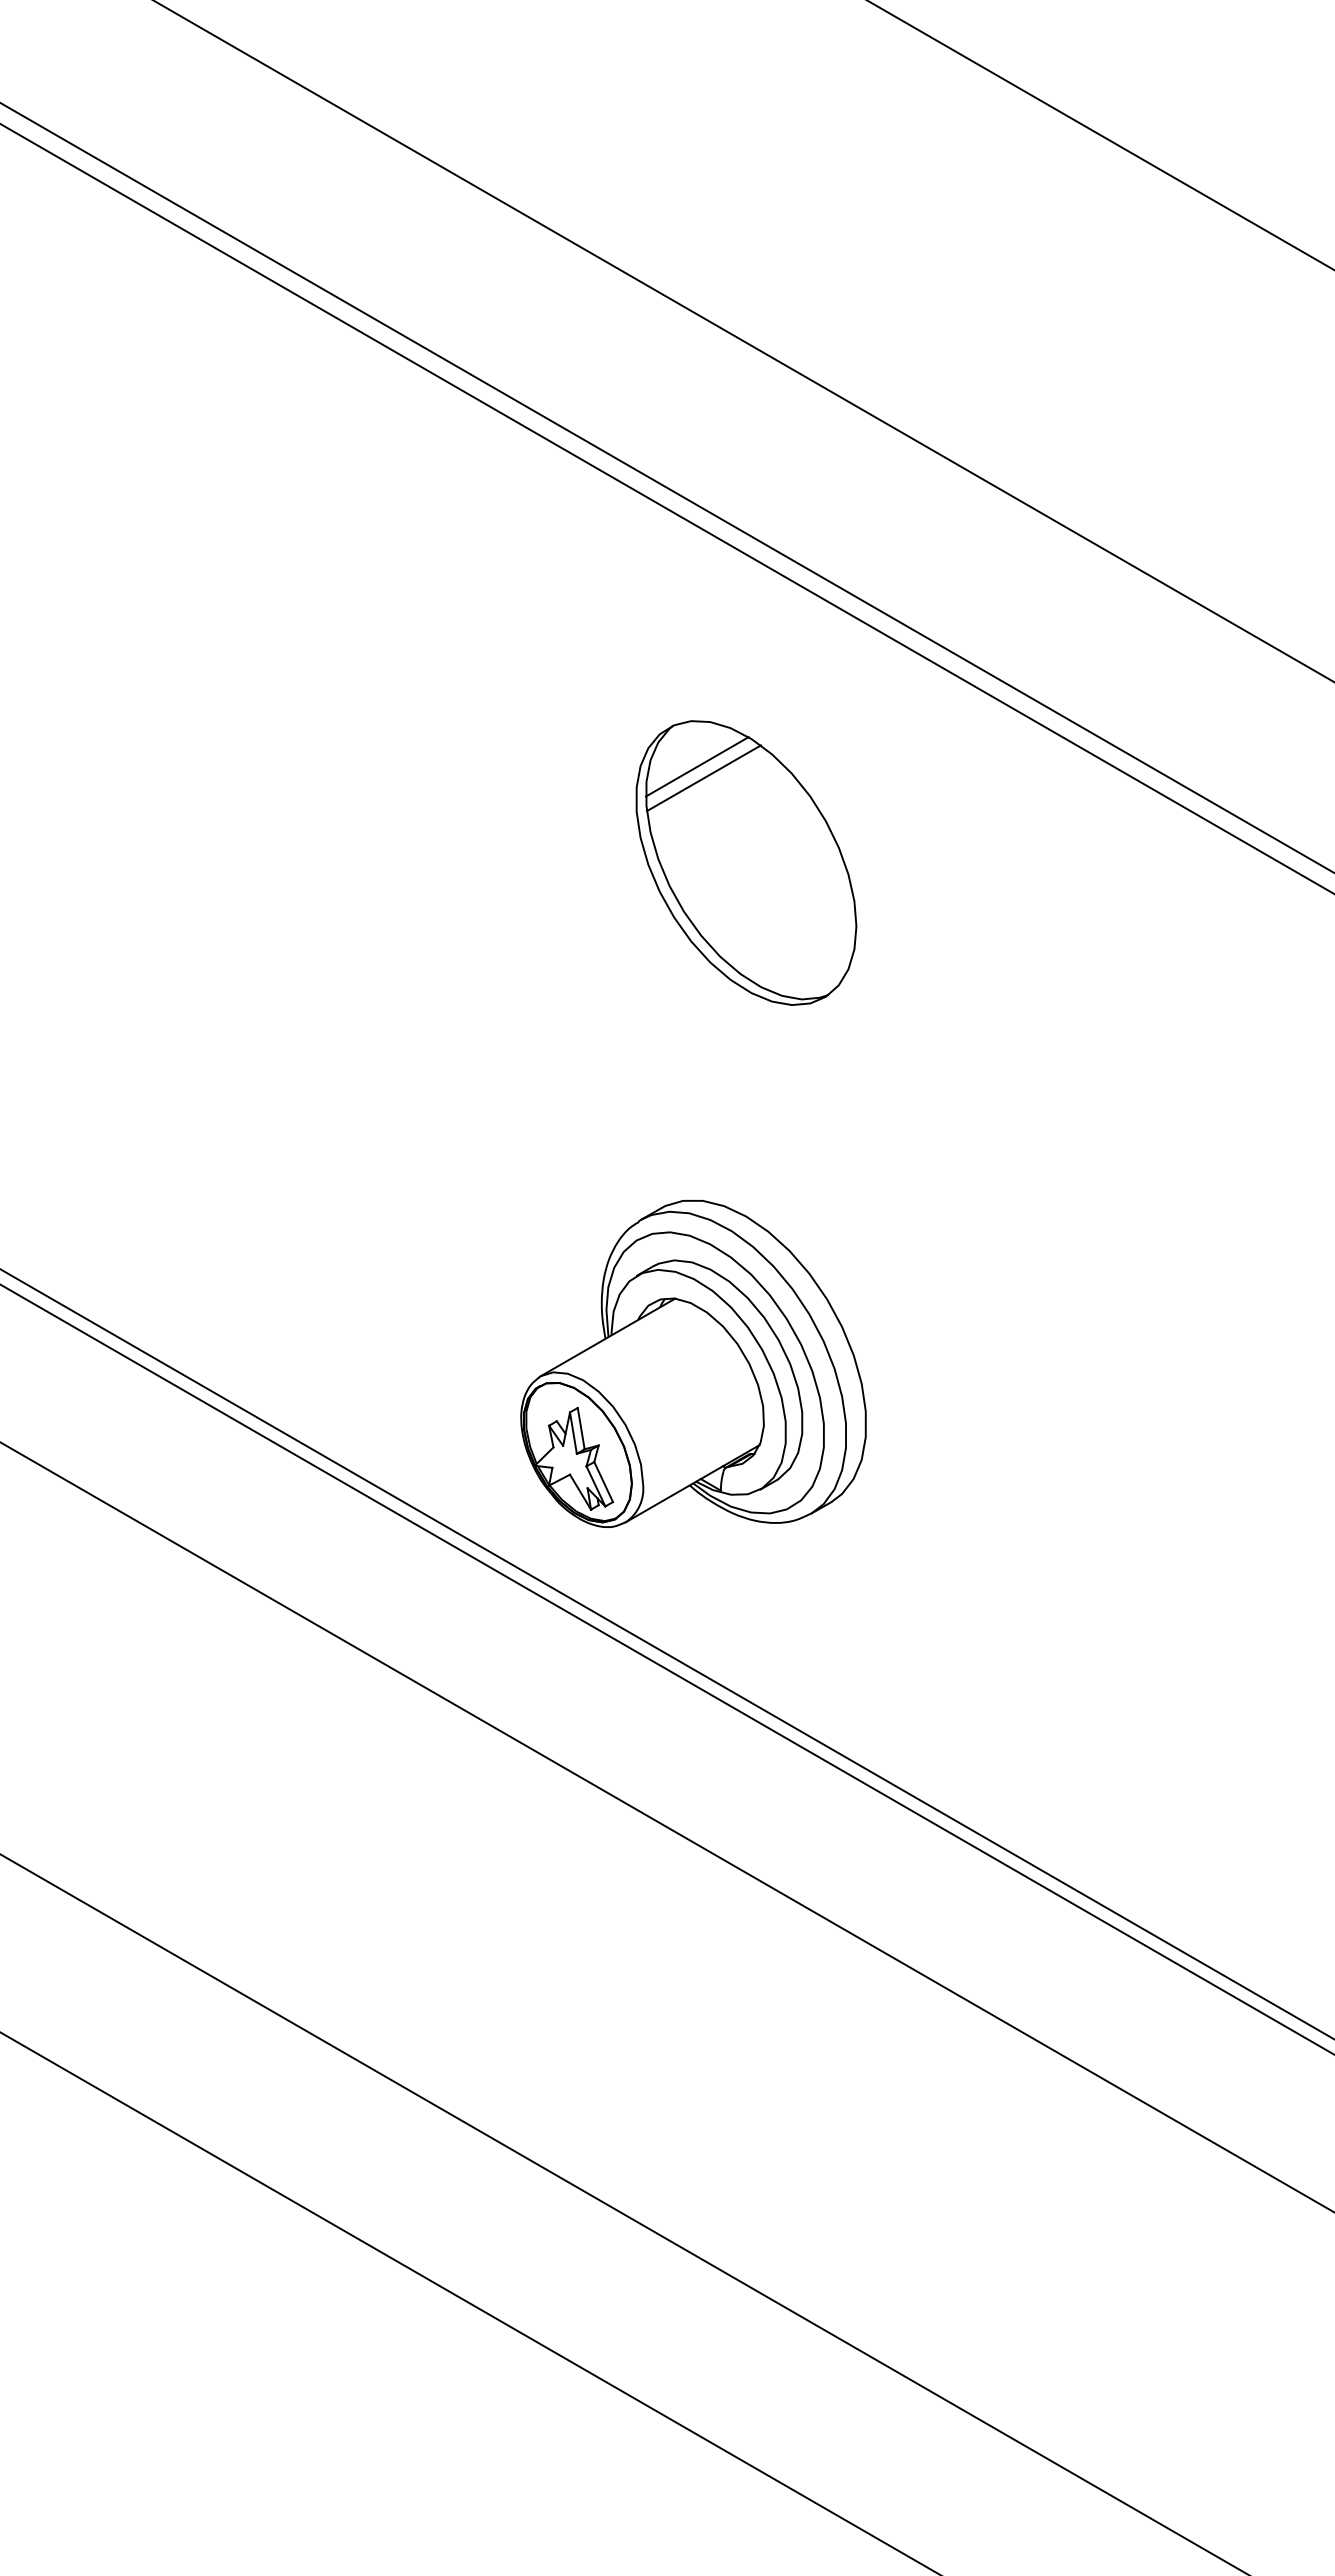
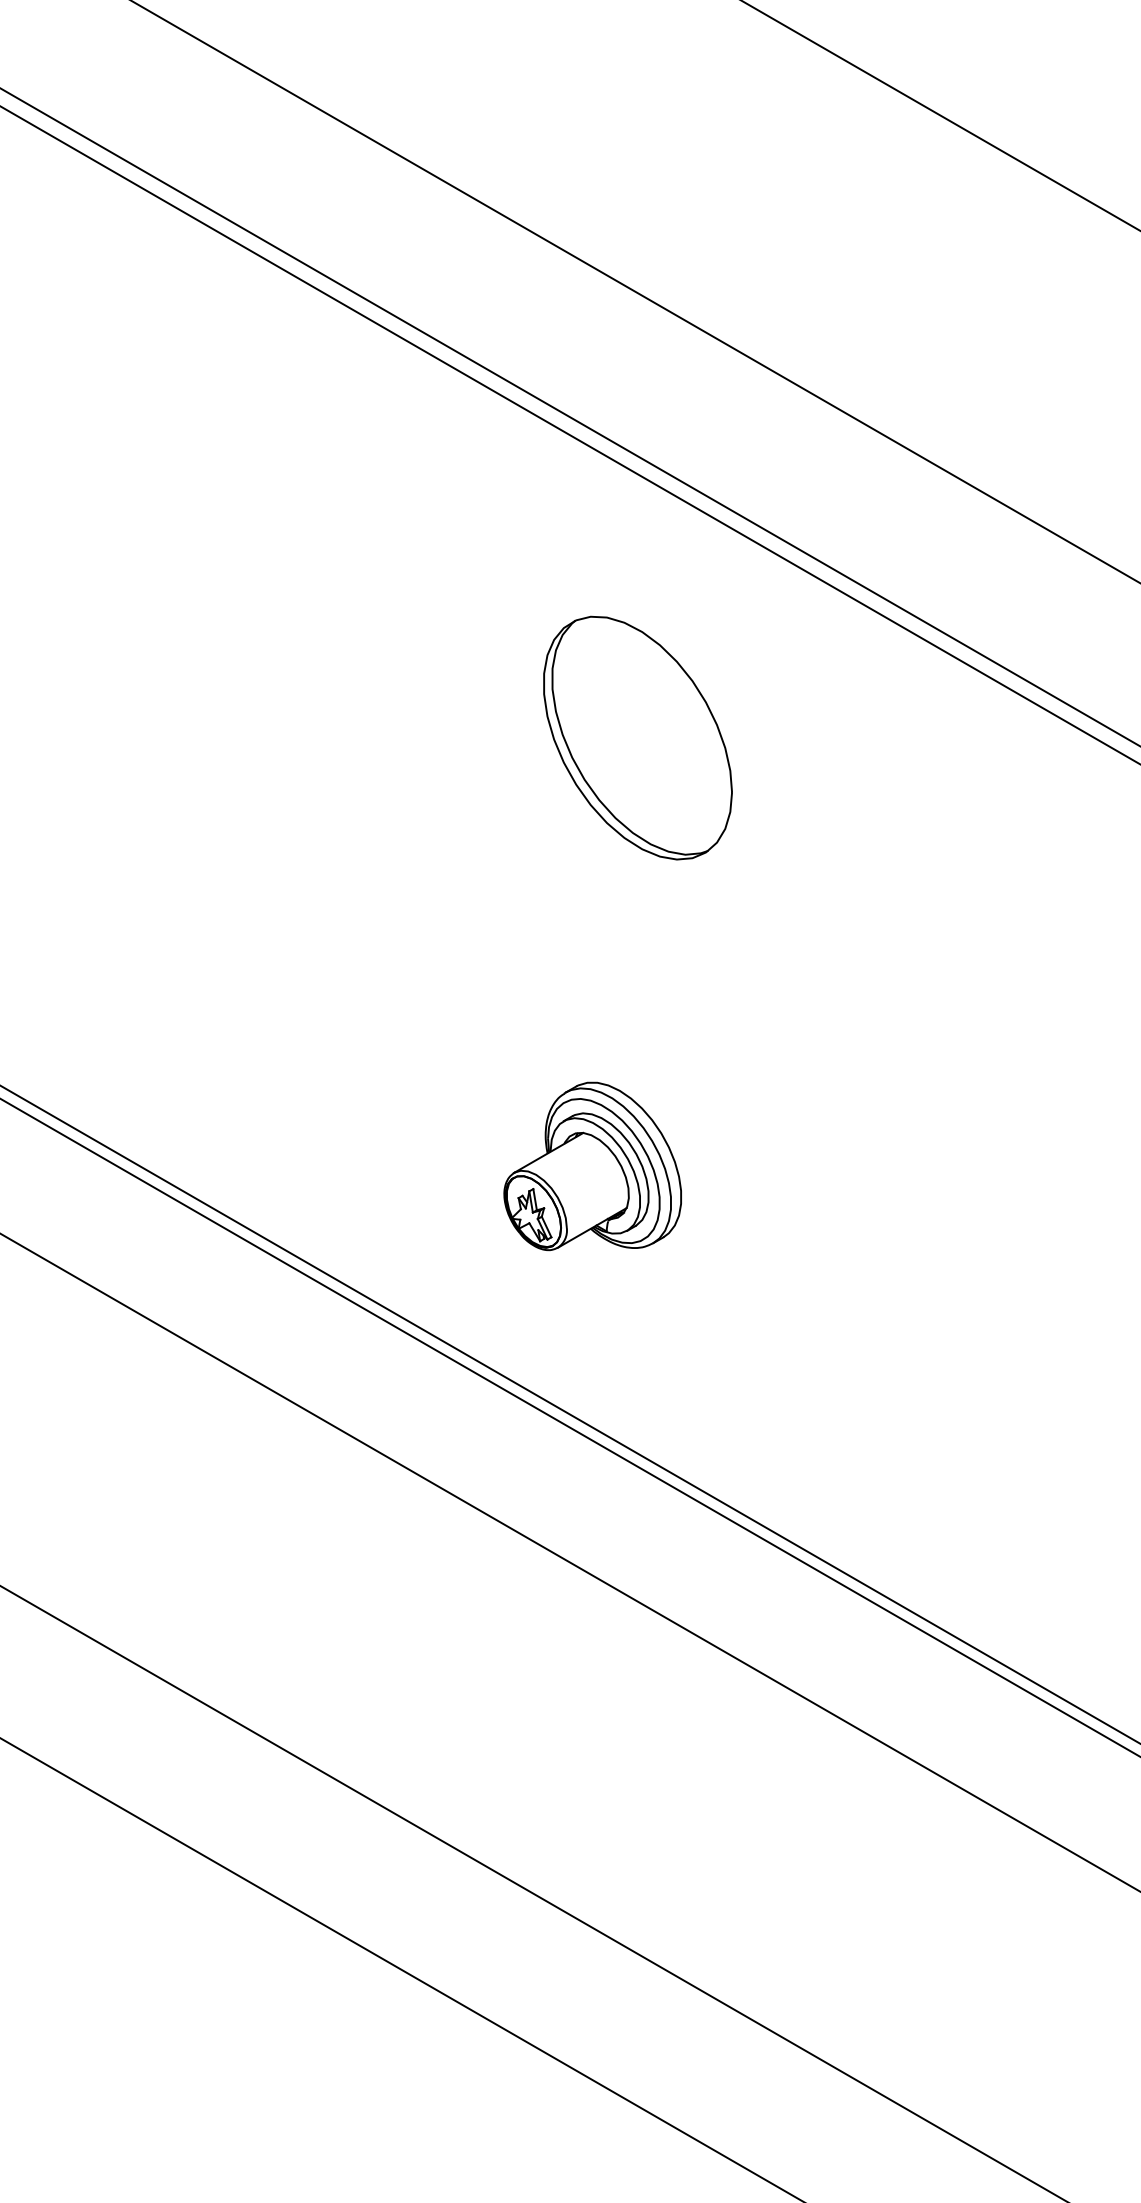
line: (697, 766) -> (596, 655), removed
line: (703, 778) -> (601, 665), removed
part: (693, 1363) -> (592, 1166), size x0.6

